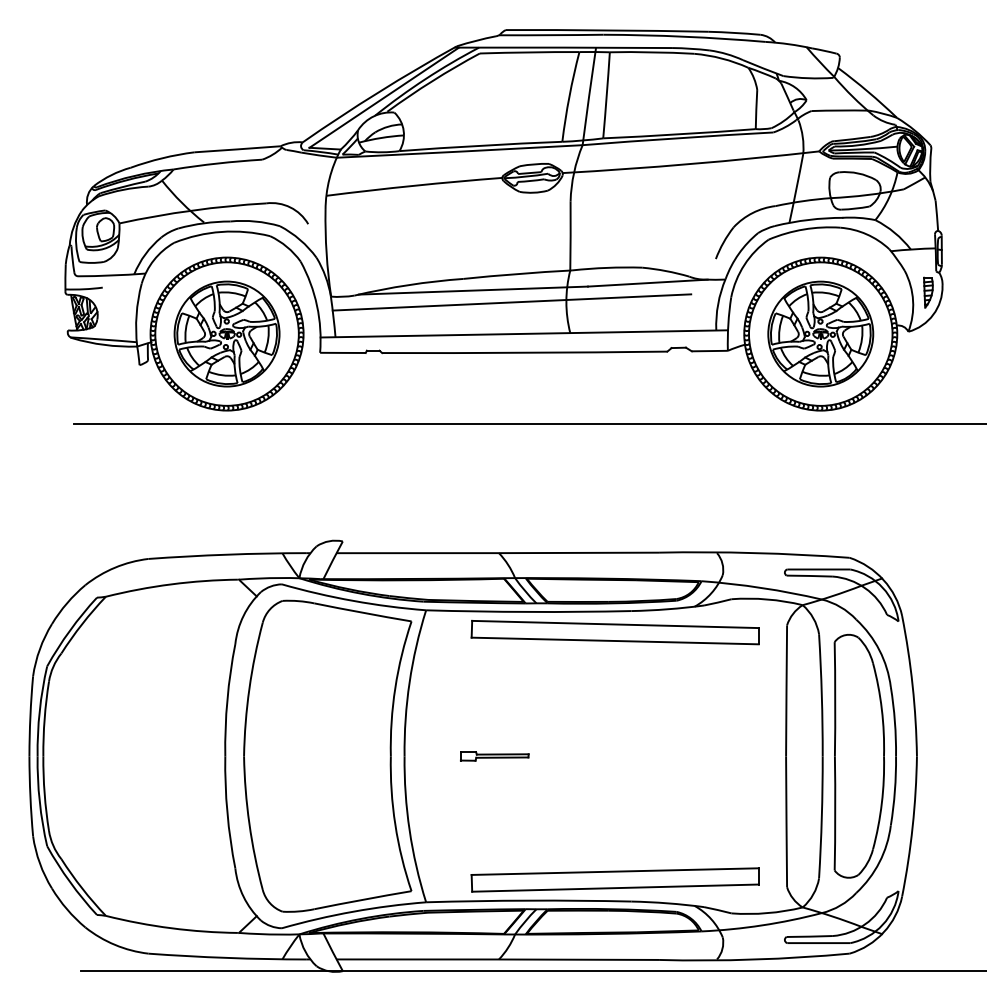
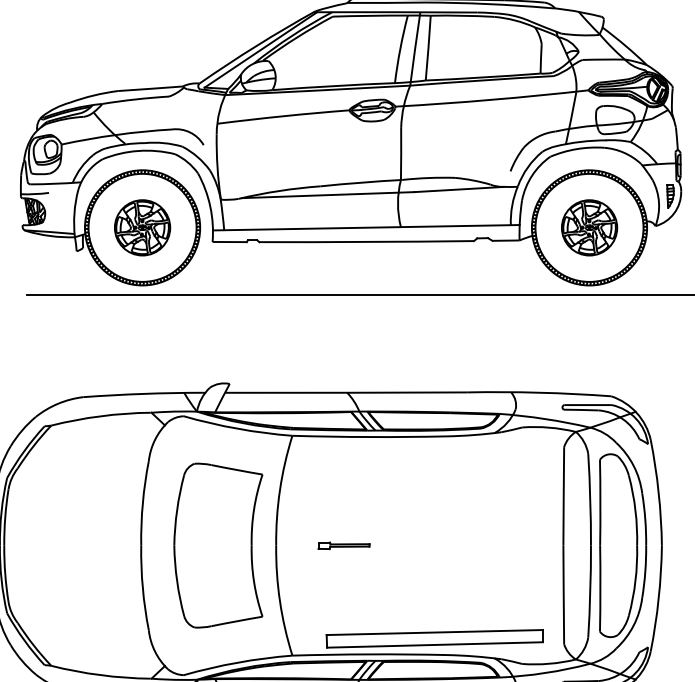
line: (511, 302) -> (356, 204), removed
part: (226, 333) -> (142, 227), size x0.7
part: (820, 333) -> (589, 227), size x0.7
part: (614, 632) -> (434, 452), removed
part: (327, 755) -> (218, 545), size x0.7

